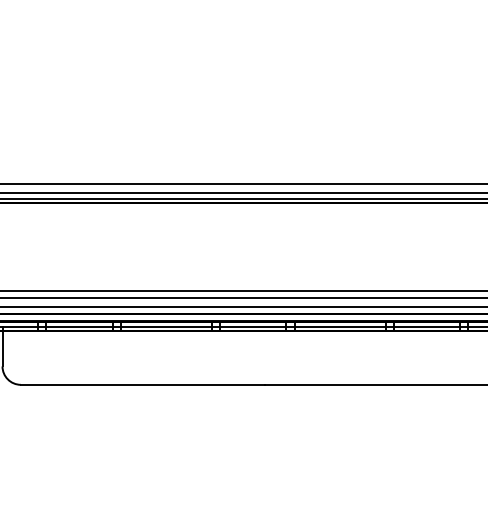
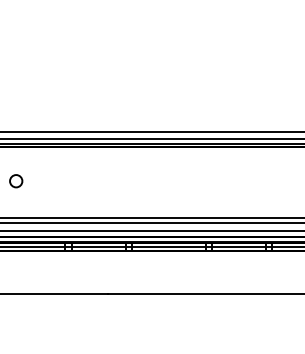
circle: (150, 244) -> (15, 180), added

